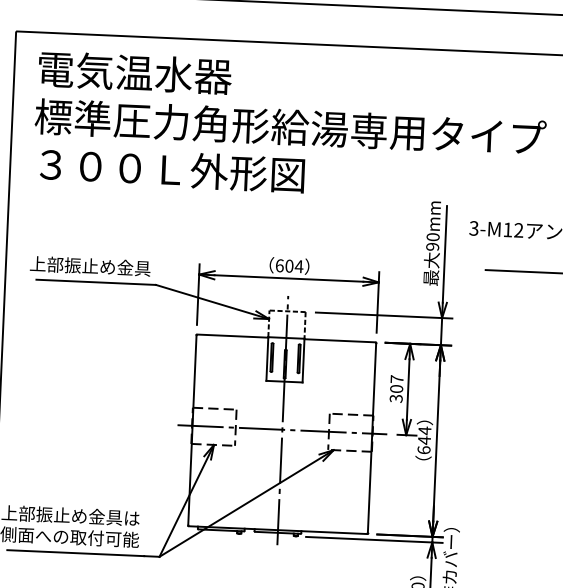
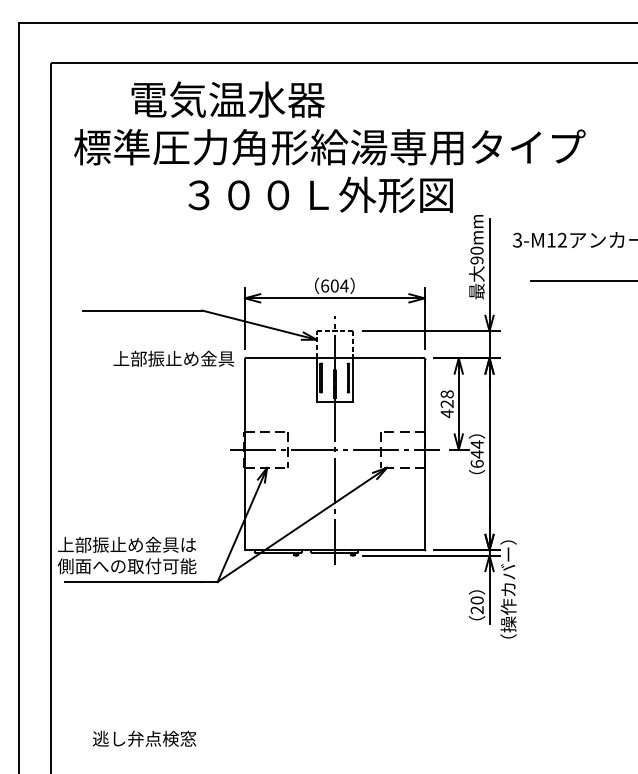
text: (134, 72) -> (227, 99), moved
text: (172, 169) -> (320, 194), moved
text: (90, 265) -> (173, 358), moved
text: (395, 389) -> (446, 404), 307 -> 428

